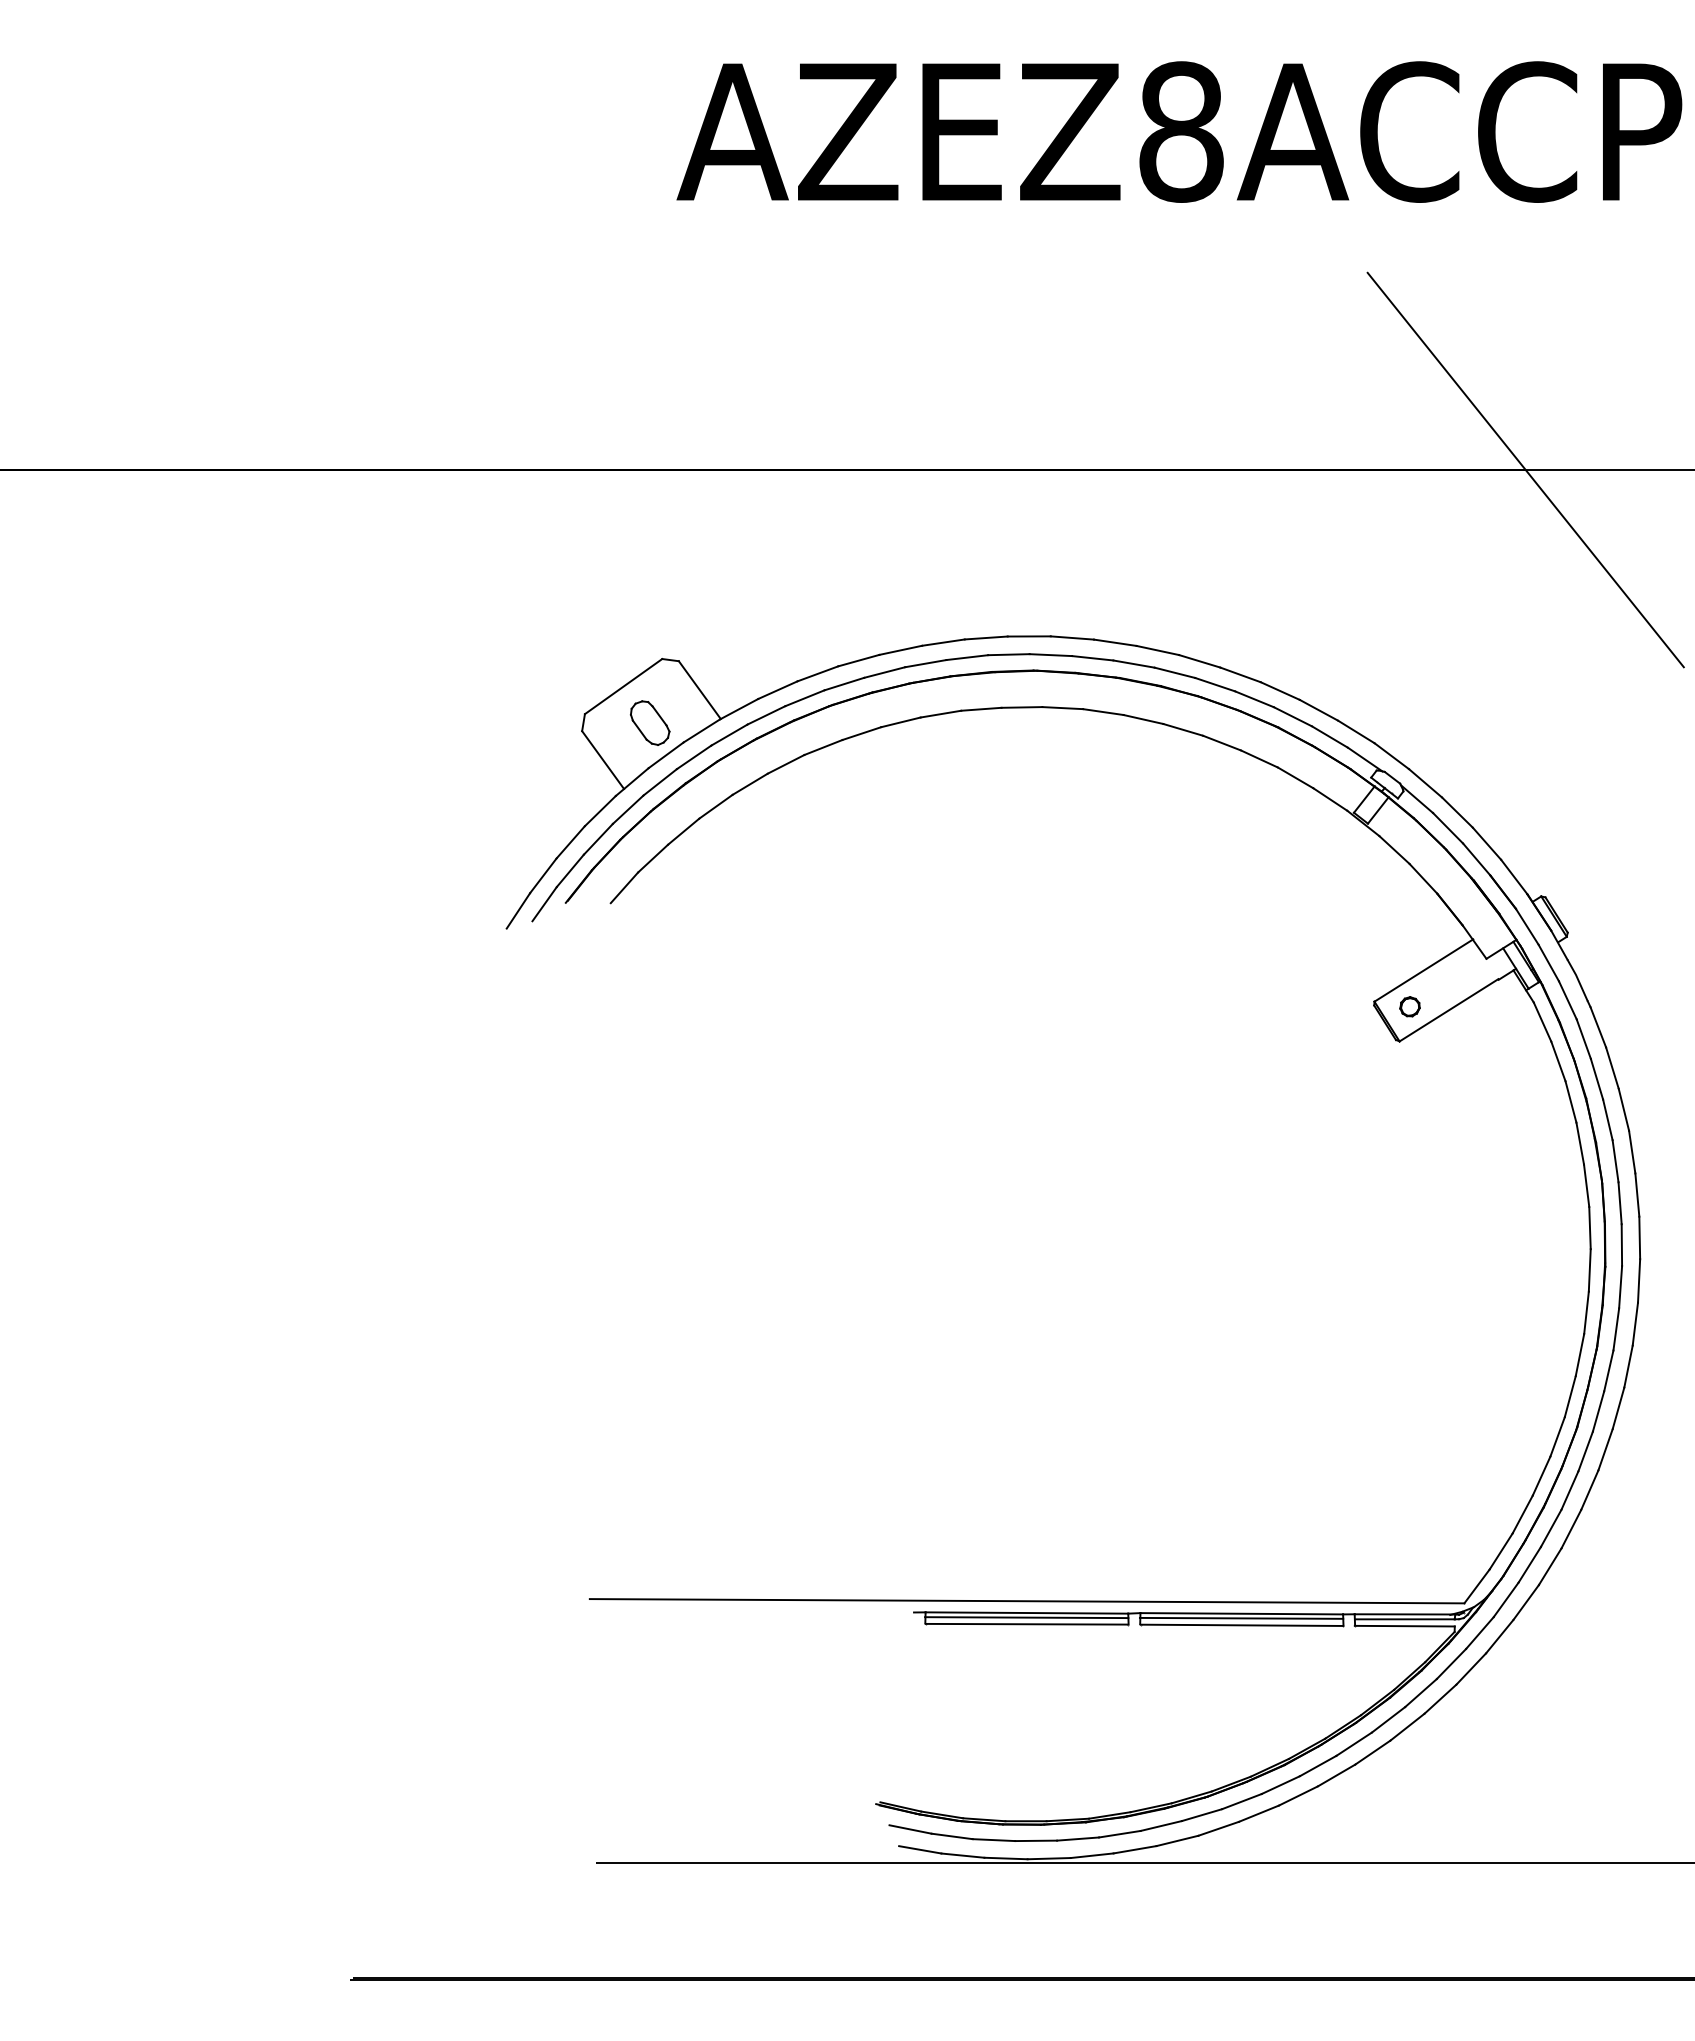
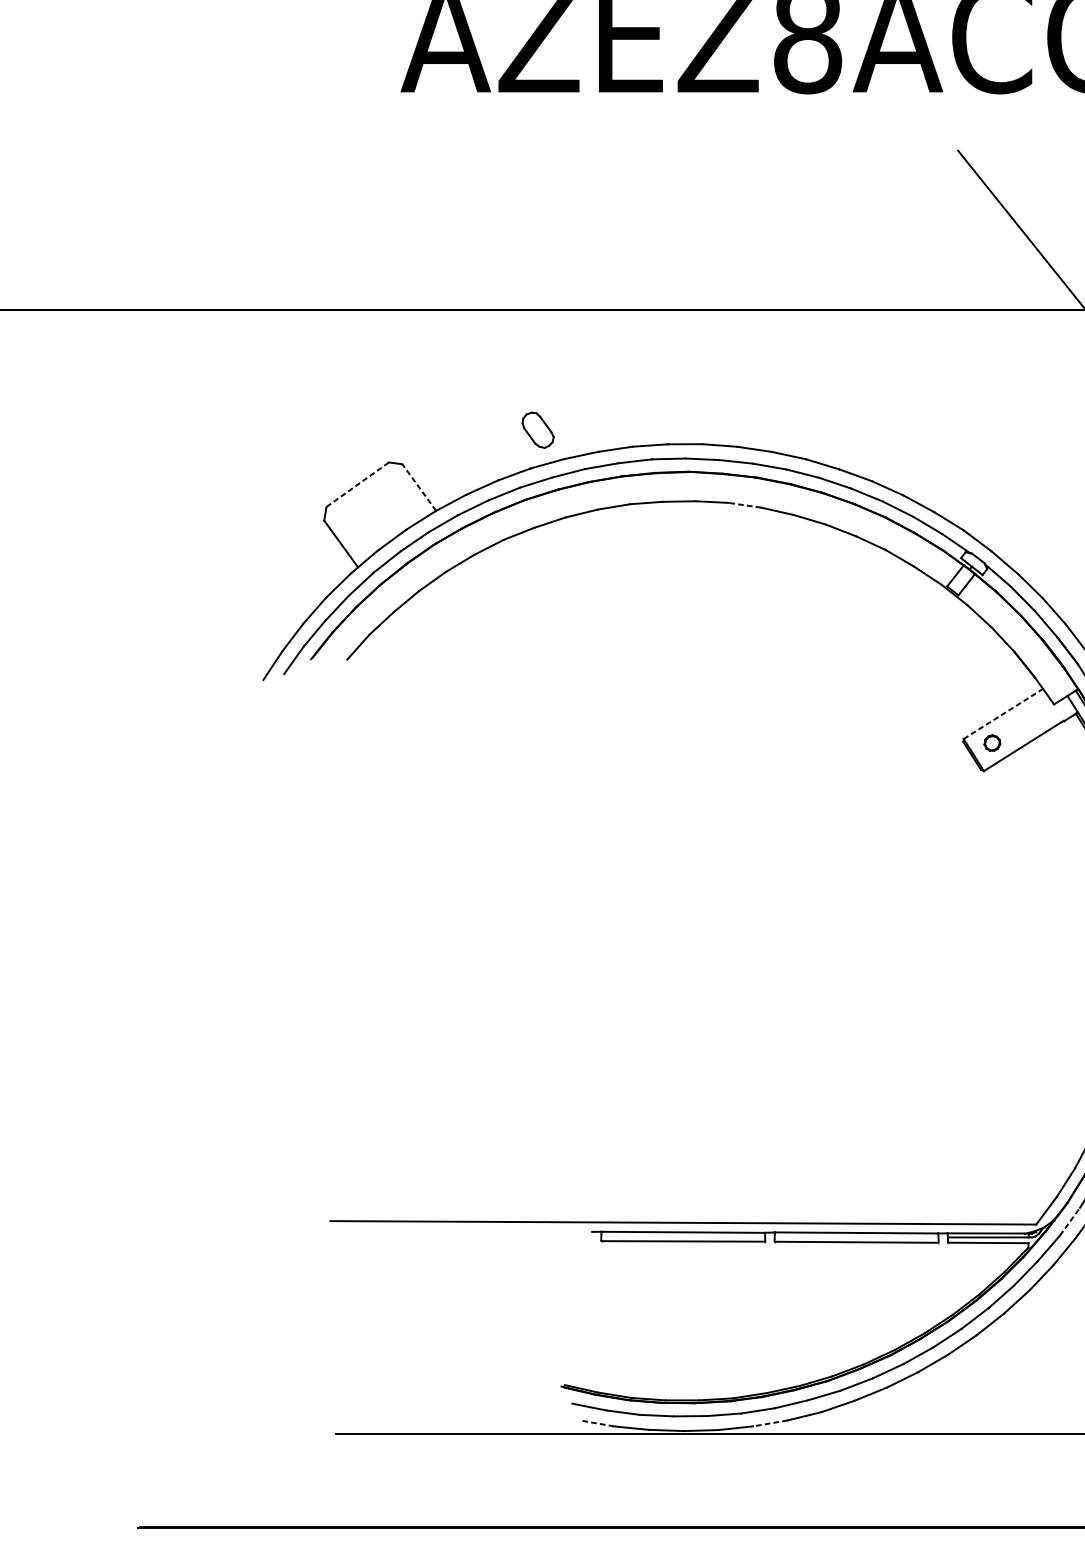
line: (623, 686) -> (357, 484), solid -> dashed
line: (699, 690) -> (418, 487), solid -> dashed
line: (1102, 712) -> (744, 505), solid -> dashed
part: (650, 722) -> (538, 429), moved
line: (1423, 970) -> (1003, 713), solid -> dashed
line: (1506, 1599) -> (1070, 1221), solid -> dashed
line: (1026, 1617) -> (682, 1235), removed
line: (1241, 1617) -> (856, 1235), removed
line: (919, 1849) -> (596, 1423), solid -> dashed
line: (1135, 1849) -> (770, 1423), solid -> dashed

